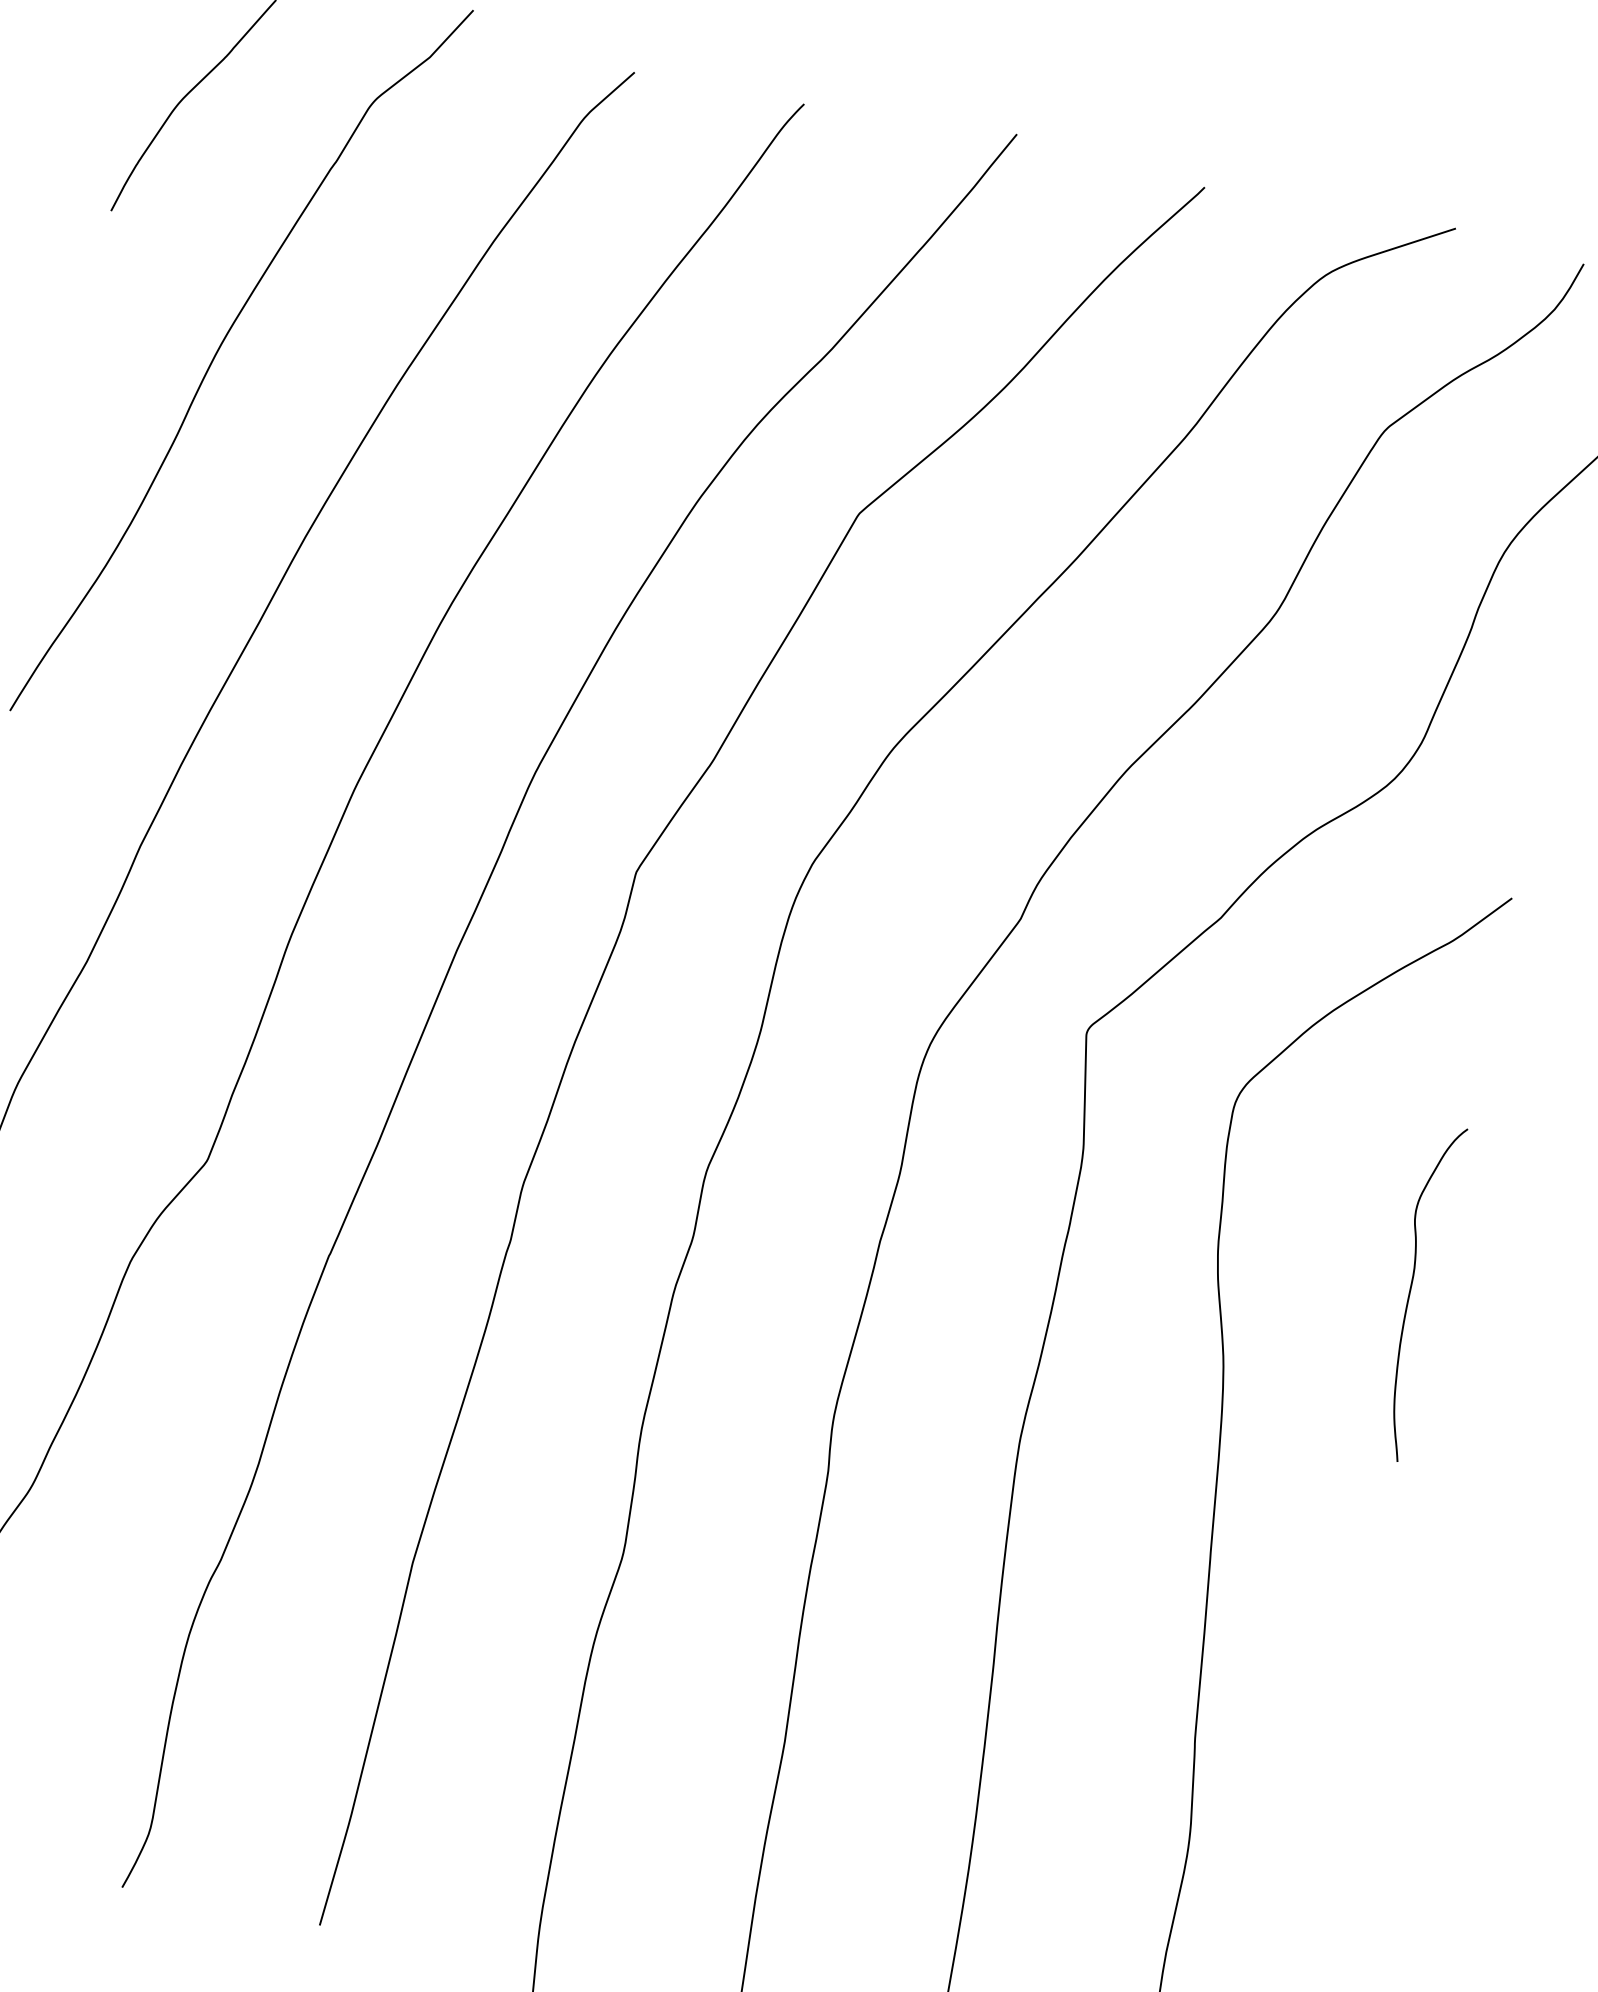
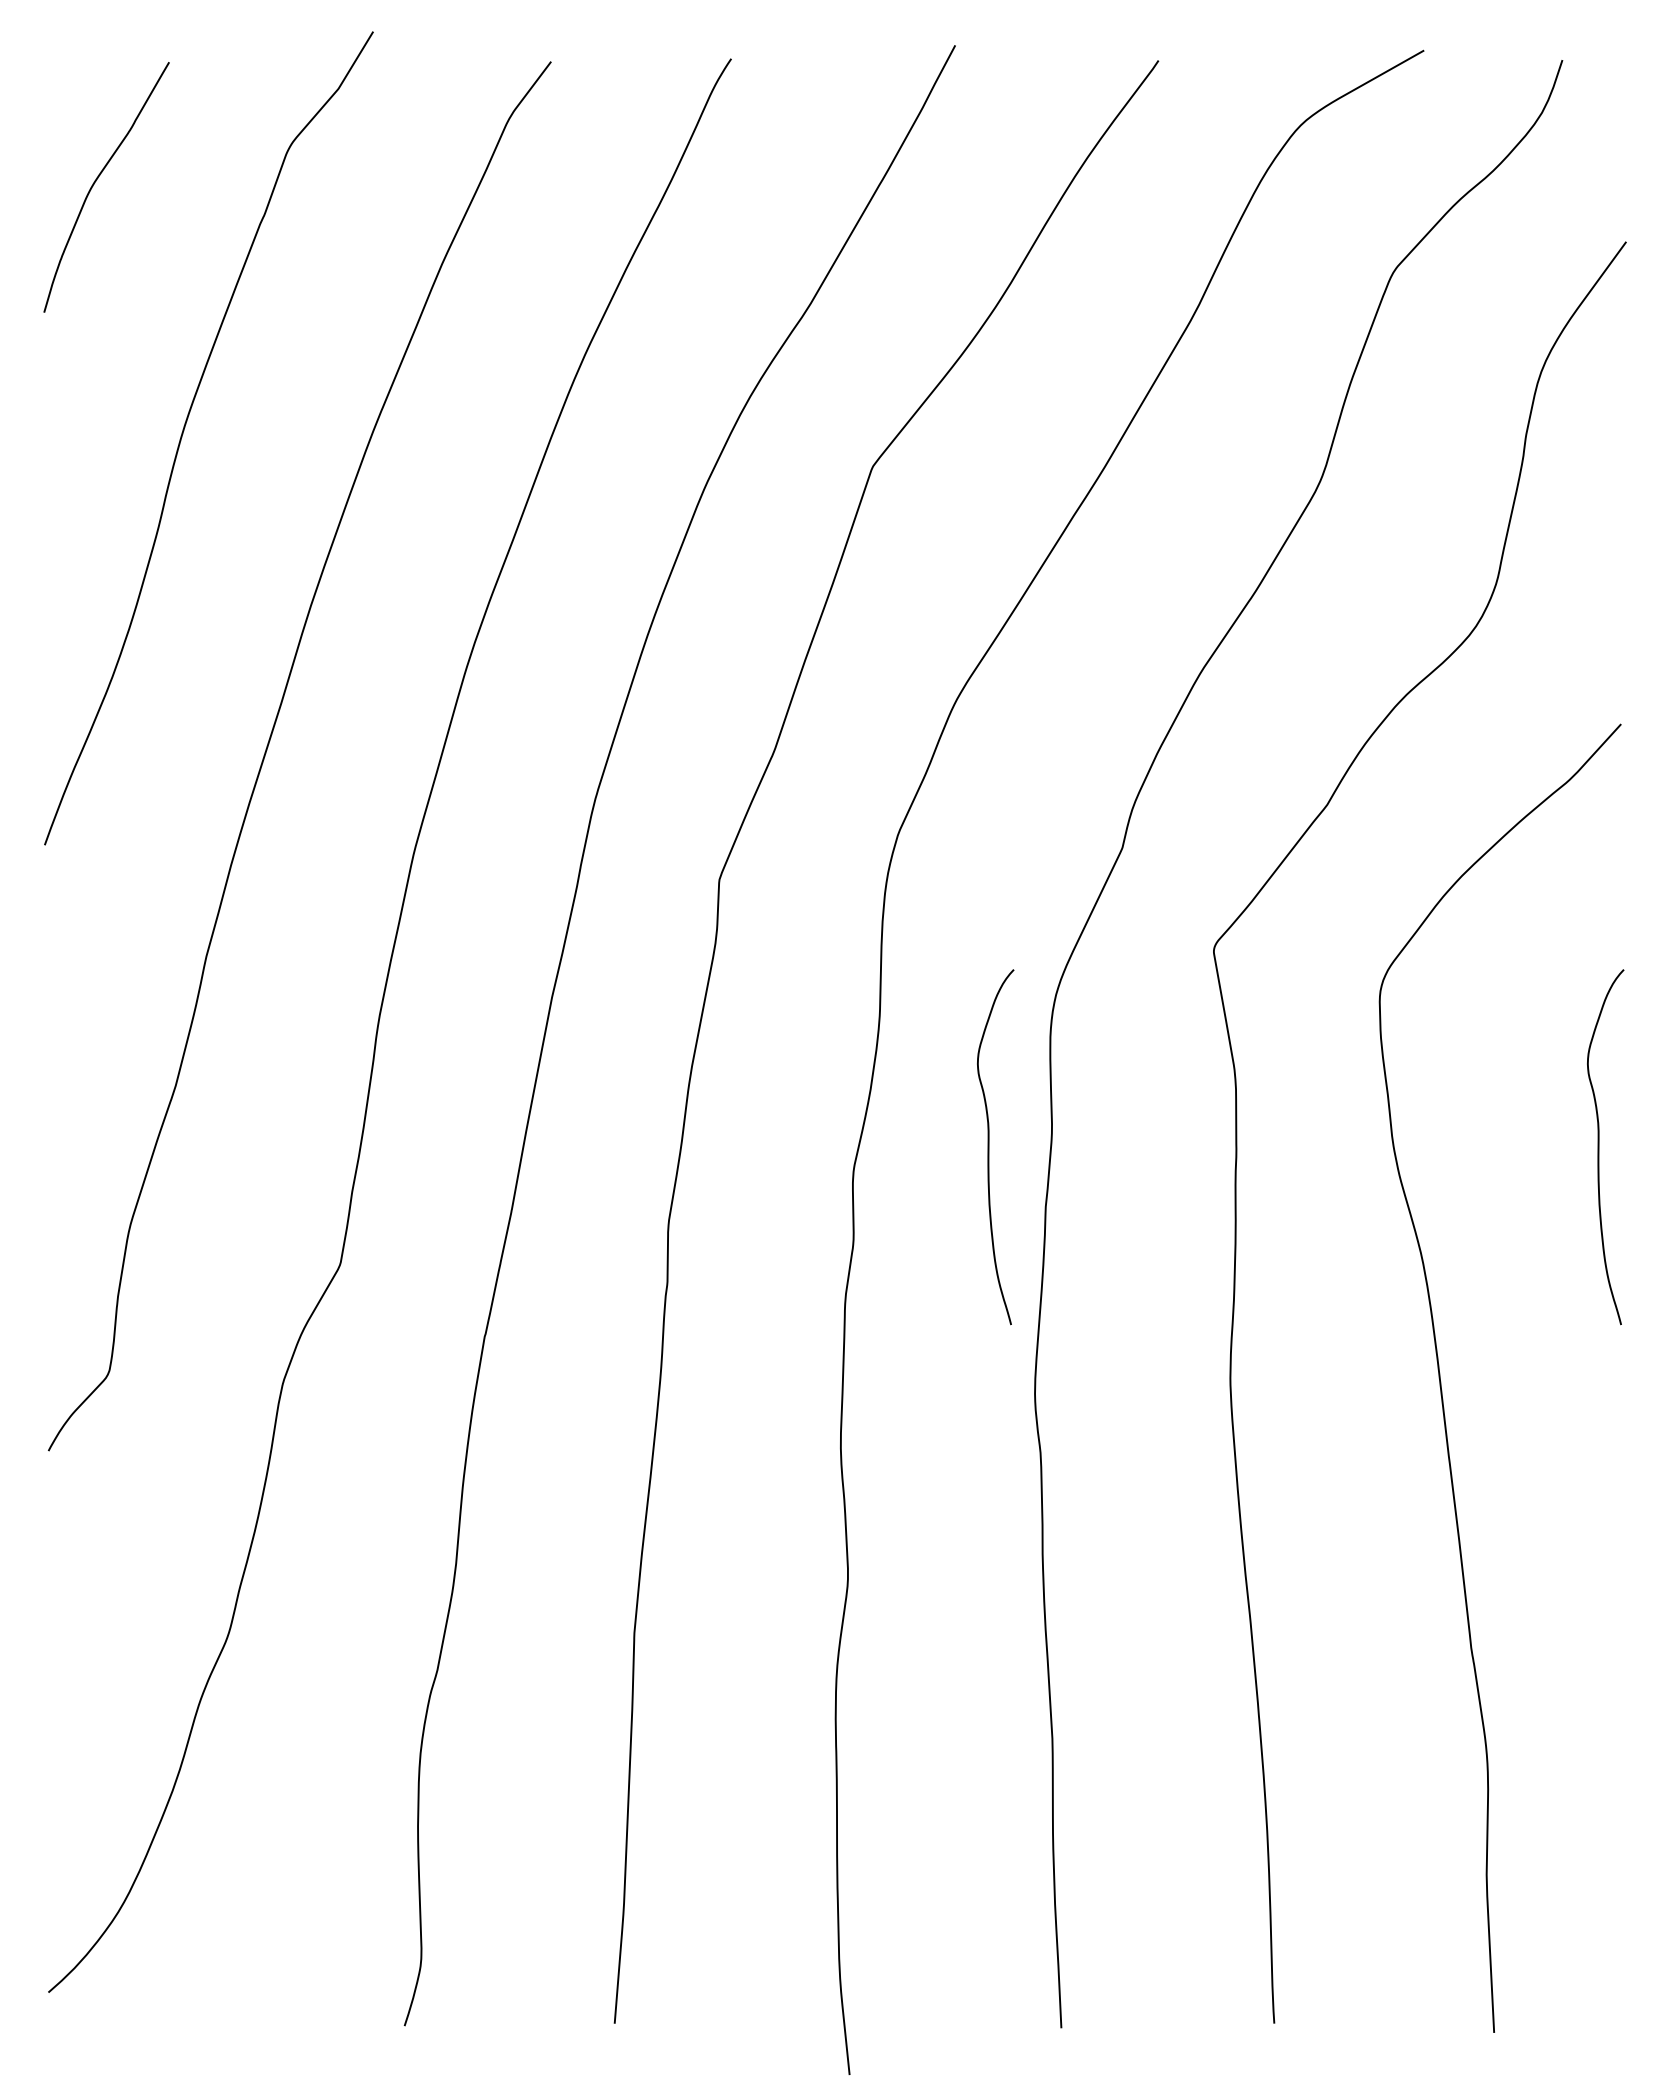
curve: (838, 1174) -> (989, 1147), added

